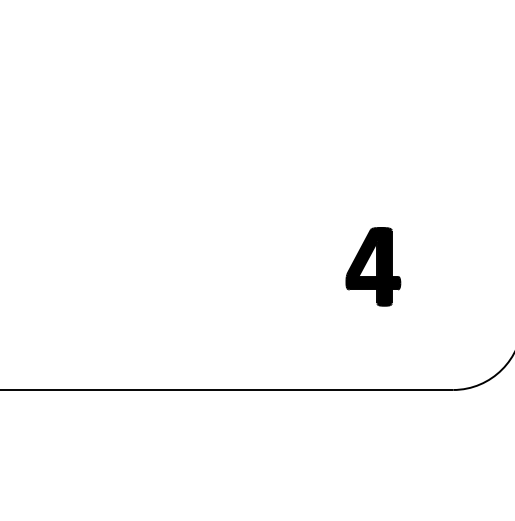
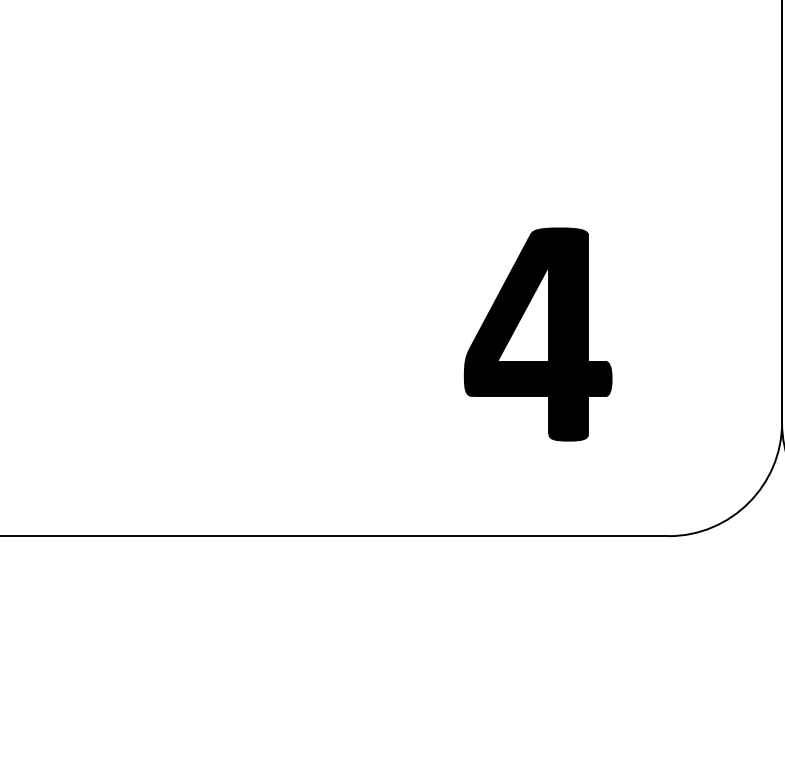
part: (373, 266) -> (538, 334), size x1.67

